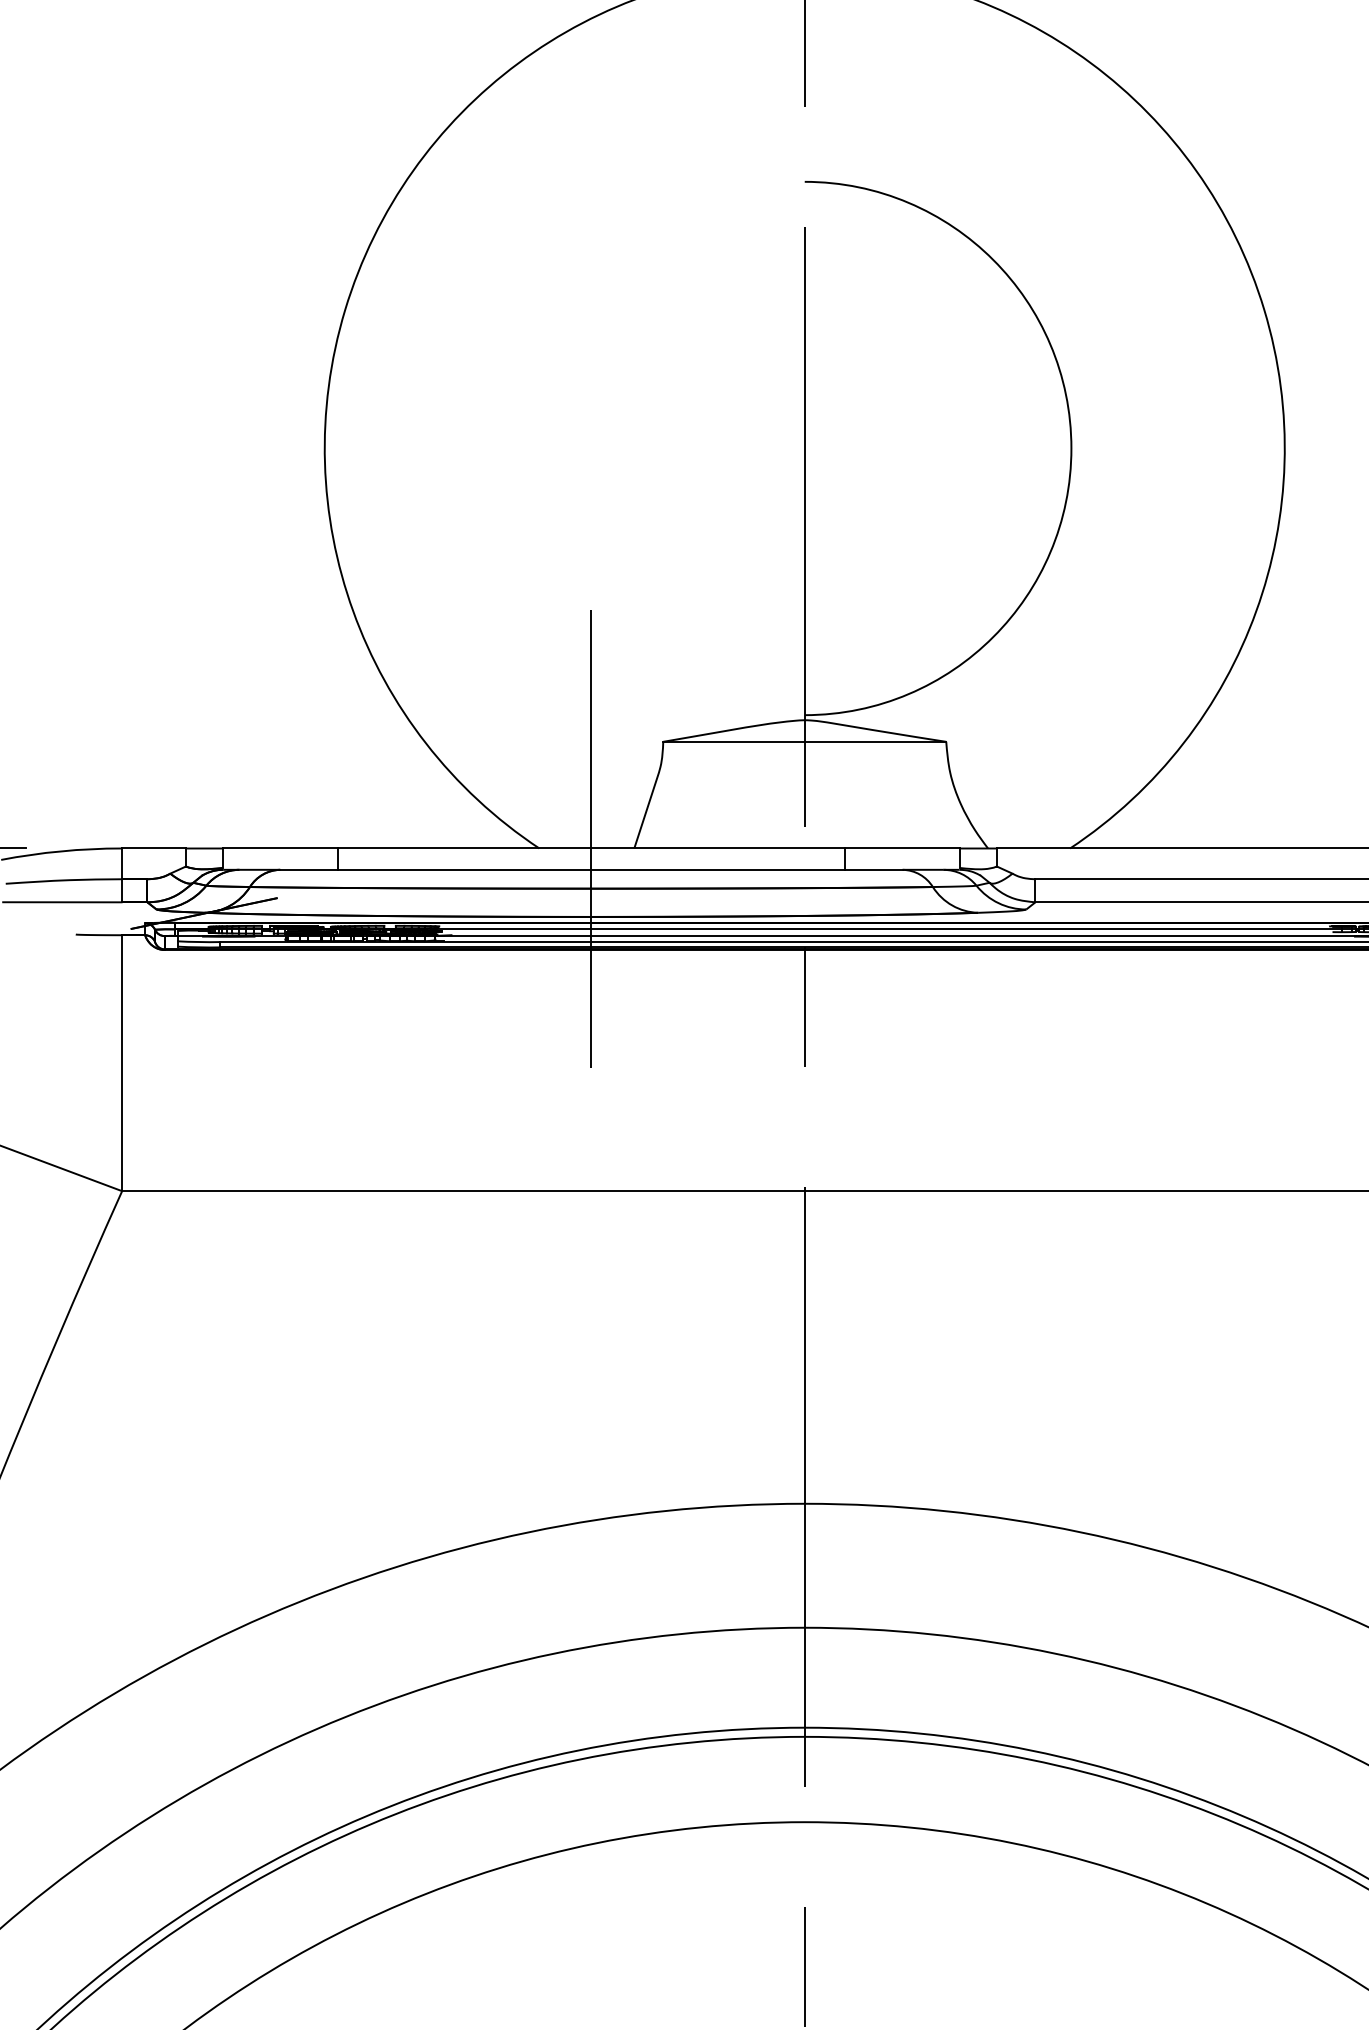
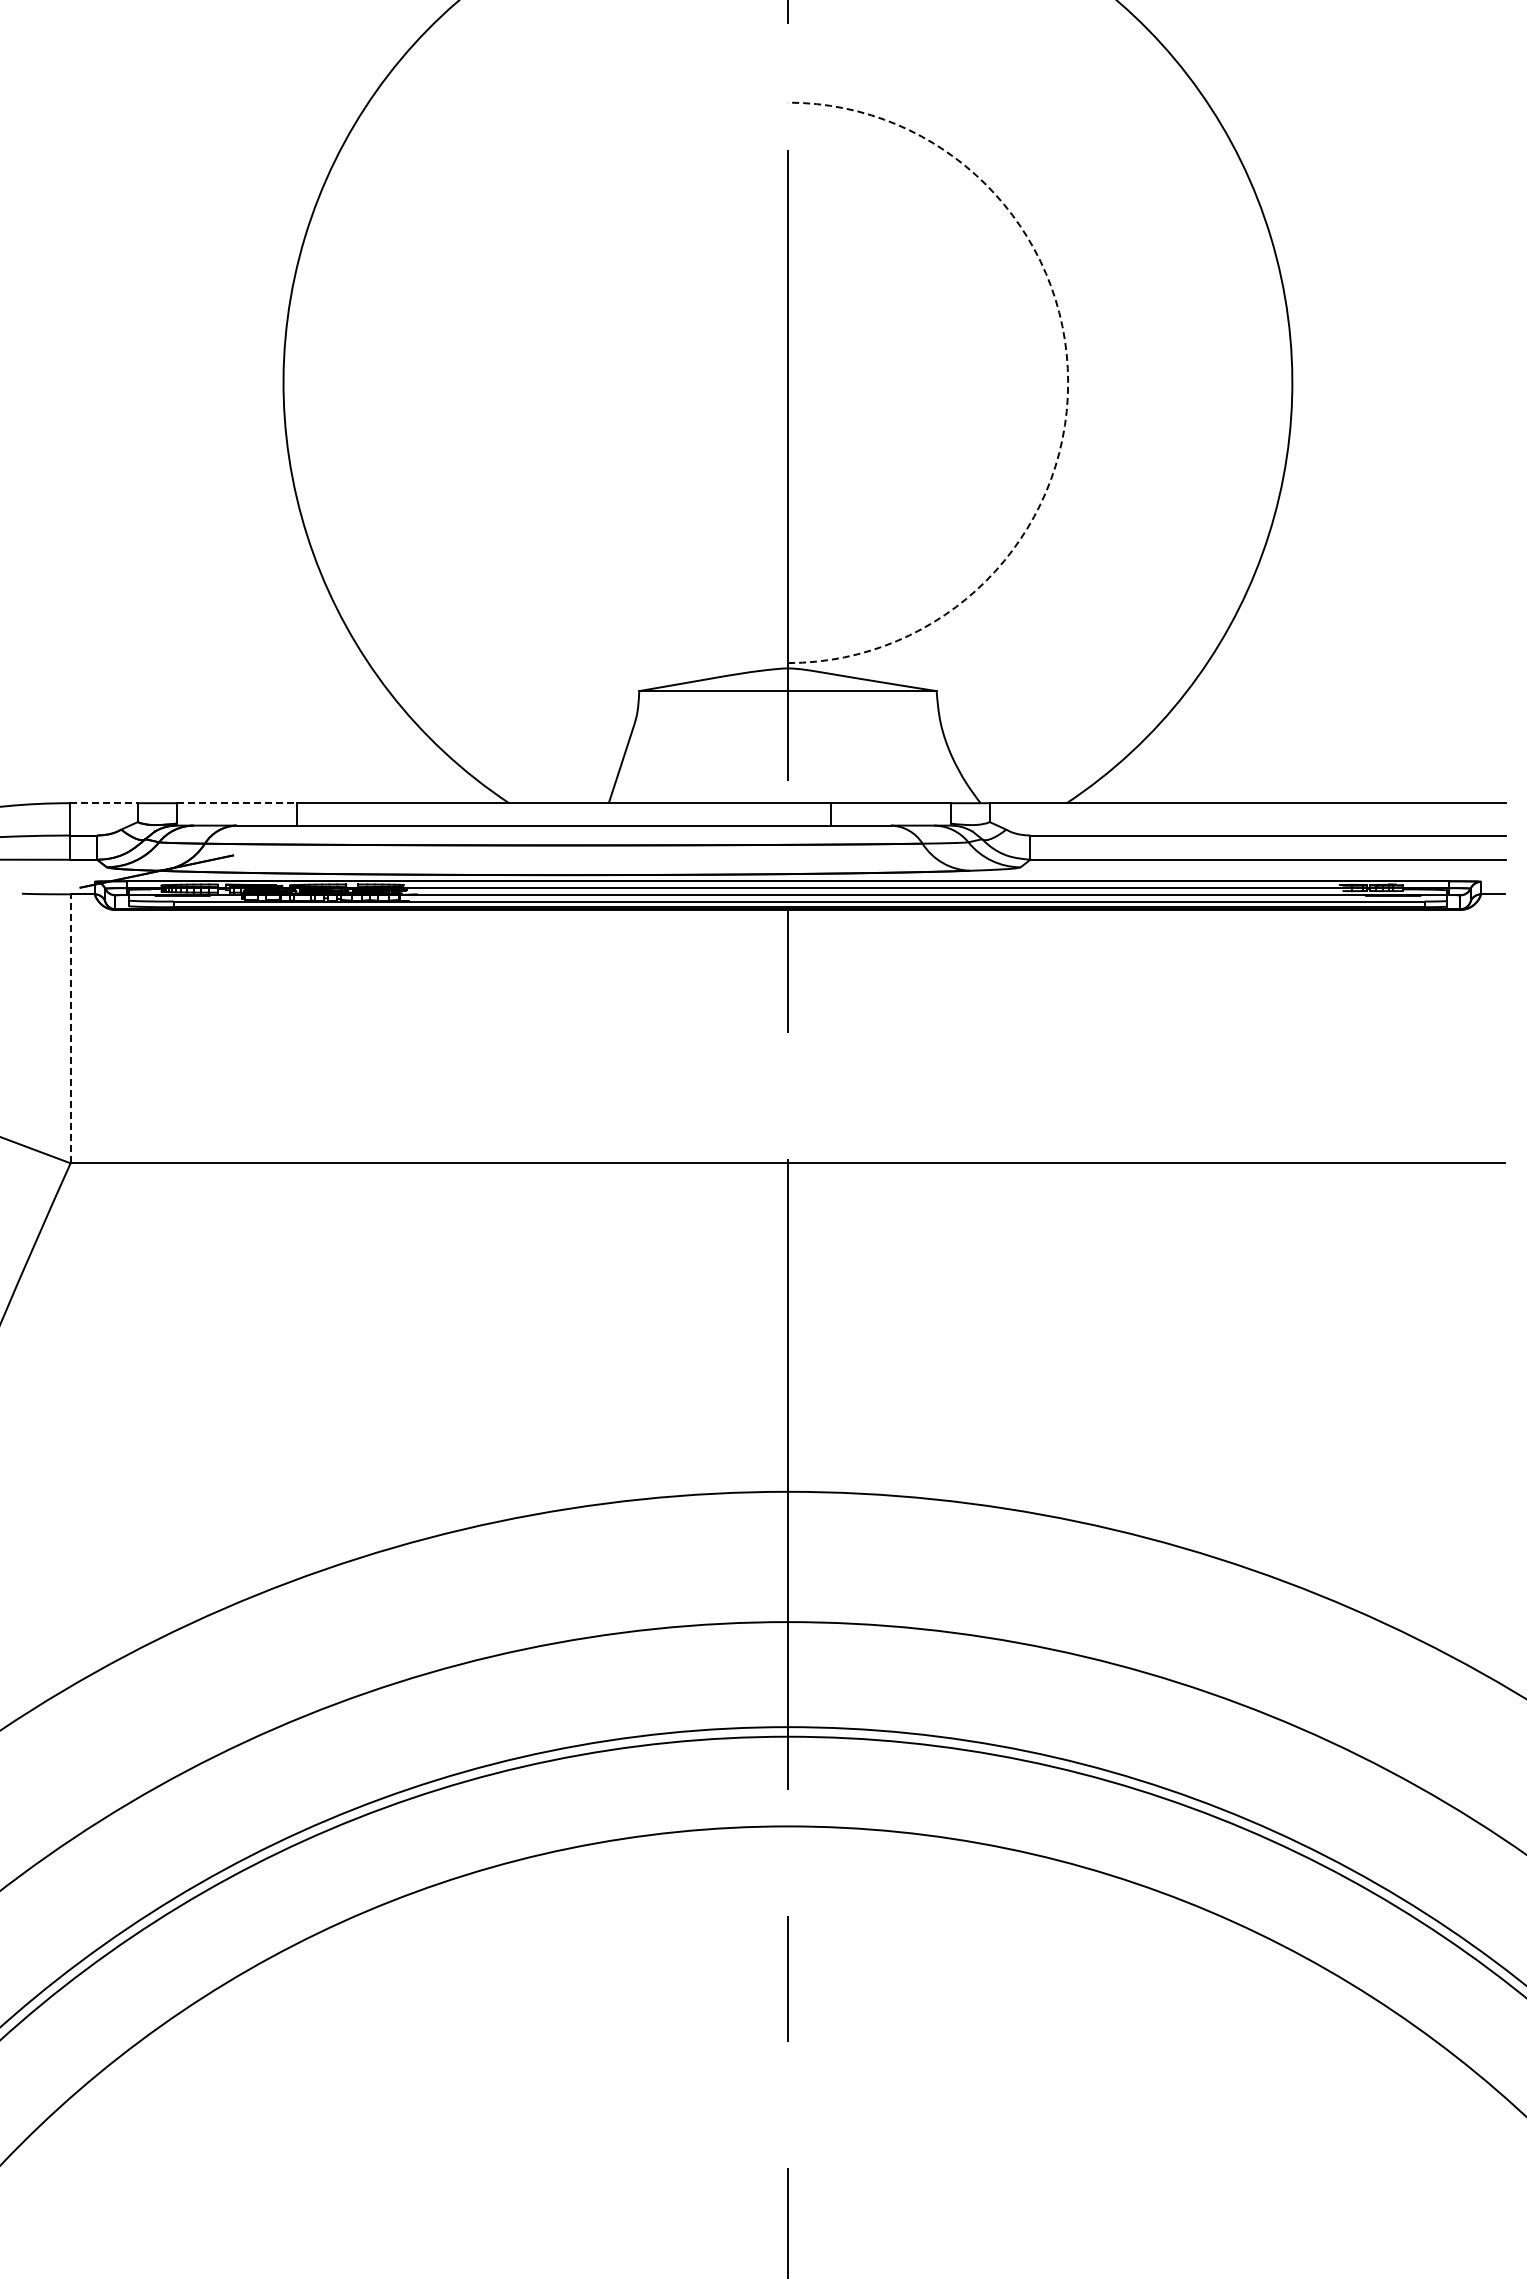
arc: (1071, 448) -> (1068, 382), solid -> dashed
line: (591, 838) -> (563, 792), removed
line: (153, 848) -> (103, 803), solid -> dashed
line: (280, 848) -> (237, 803), solid -> dashed
line: (122, 1062) -> (70, 1028), solid -> dashed

